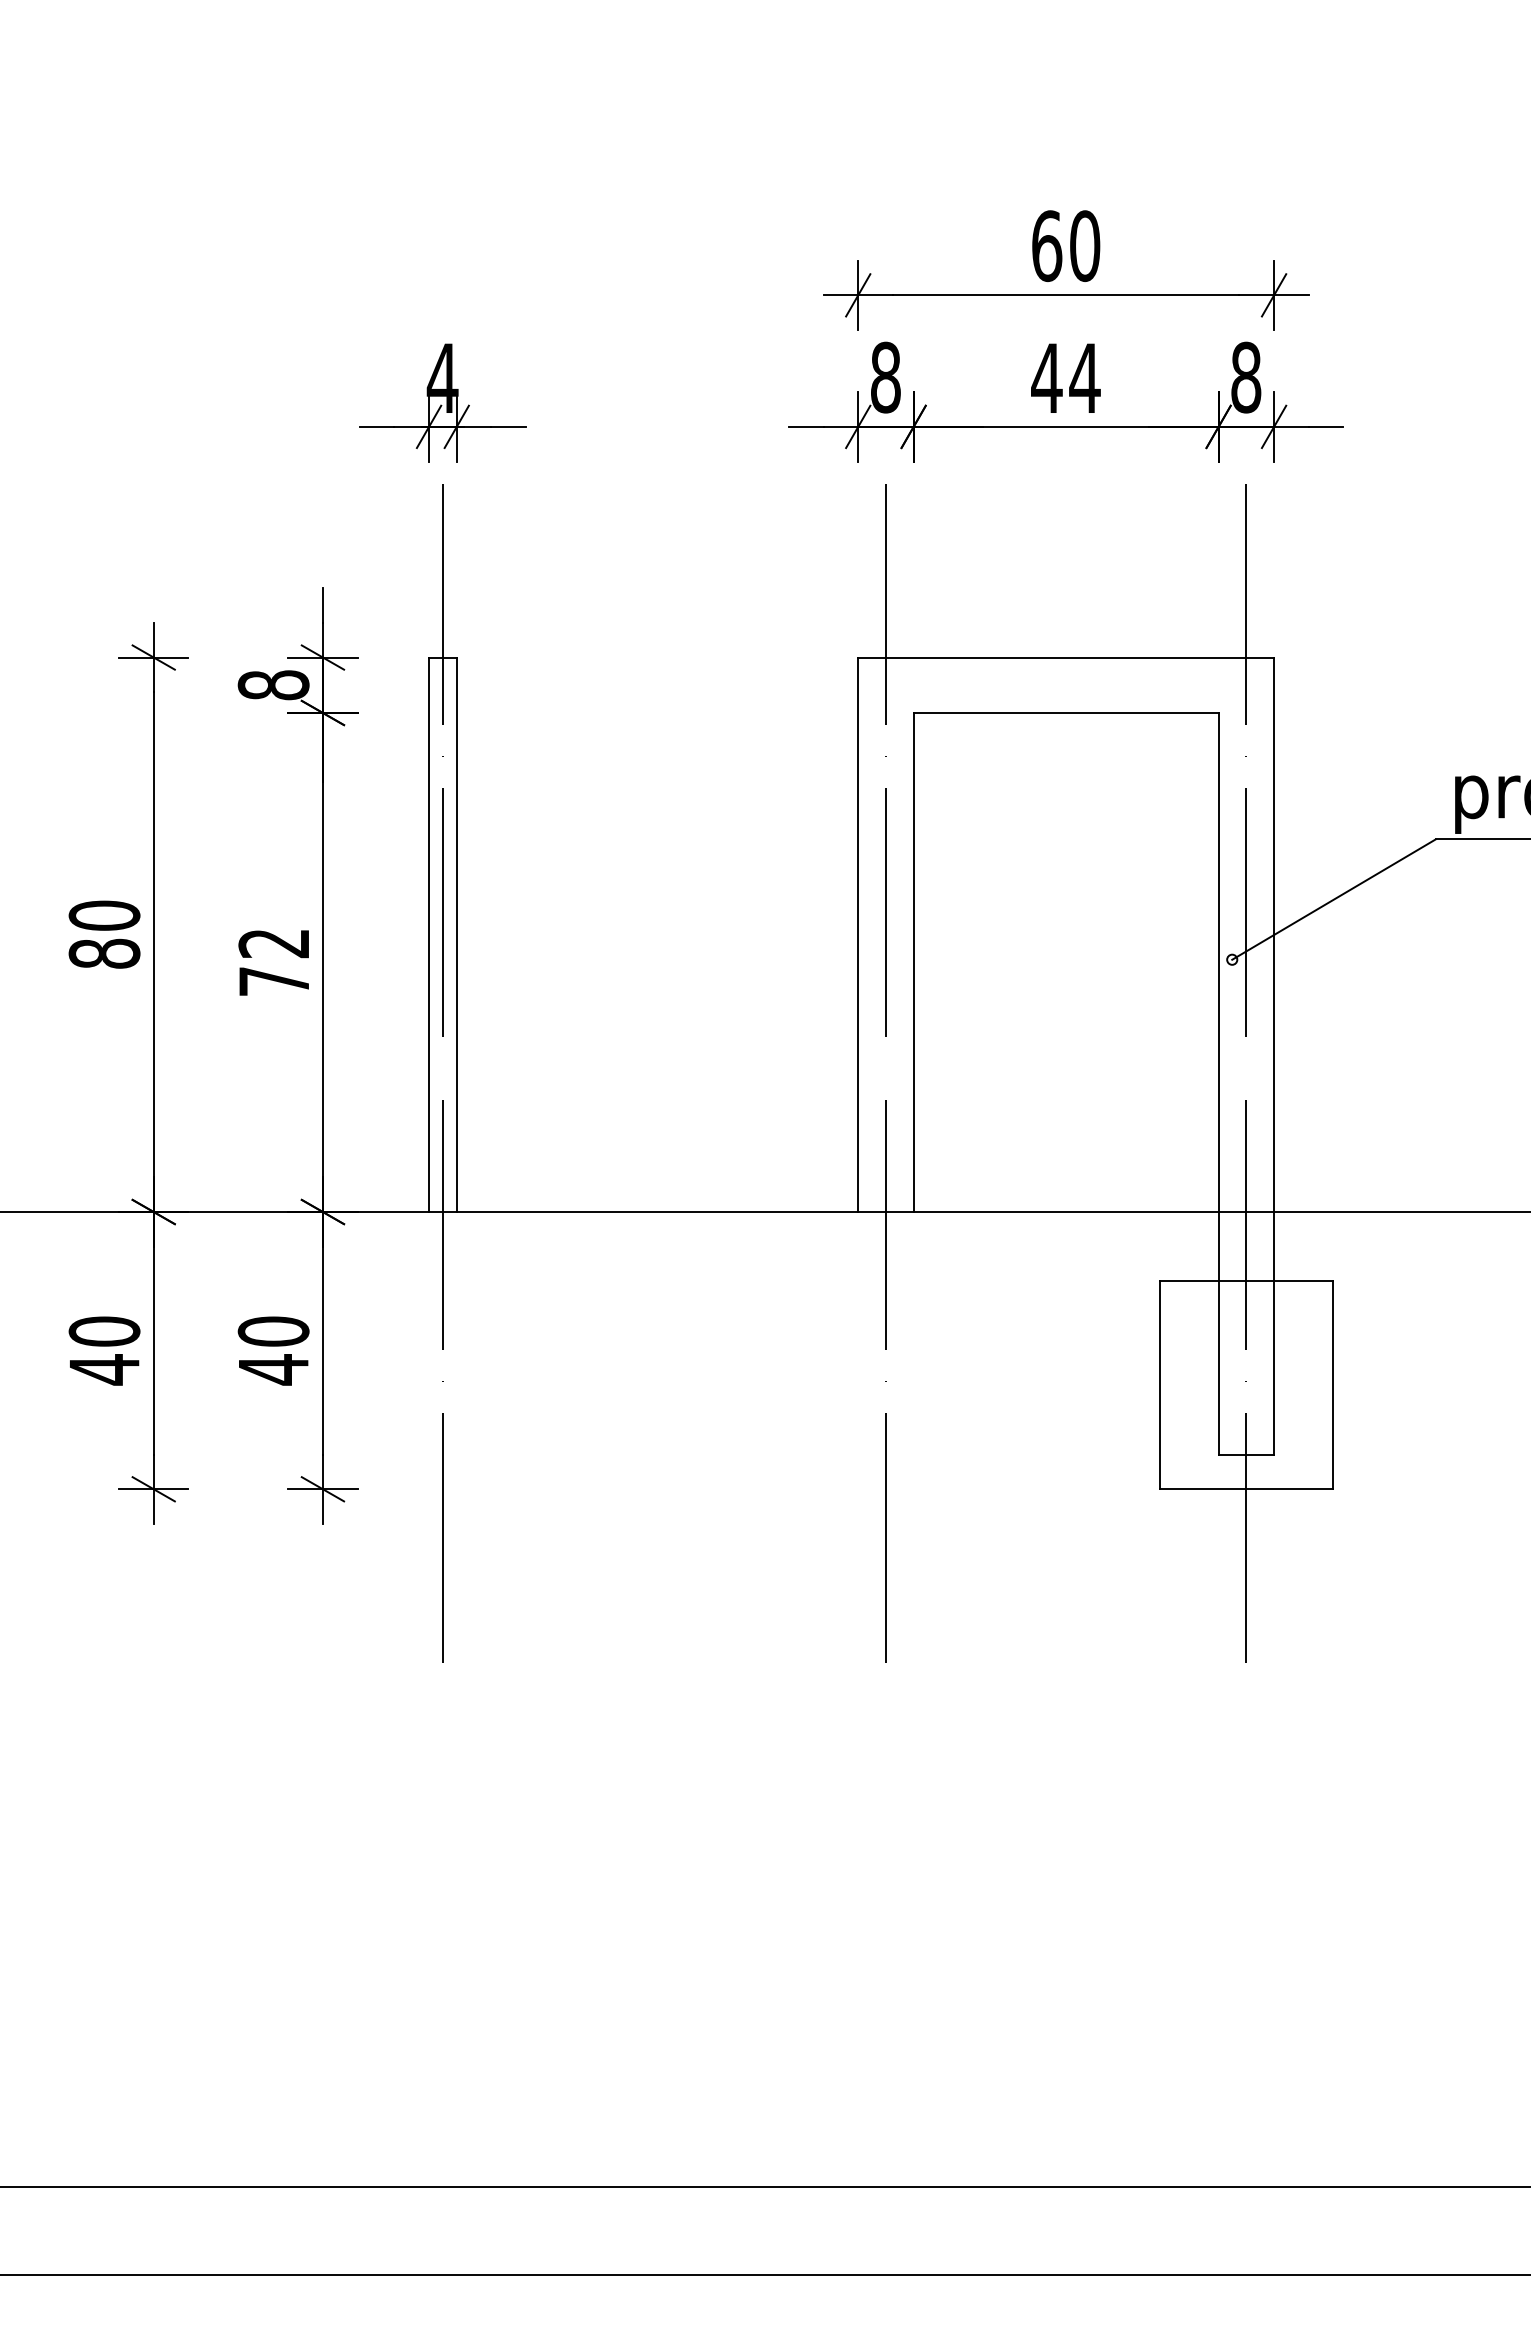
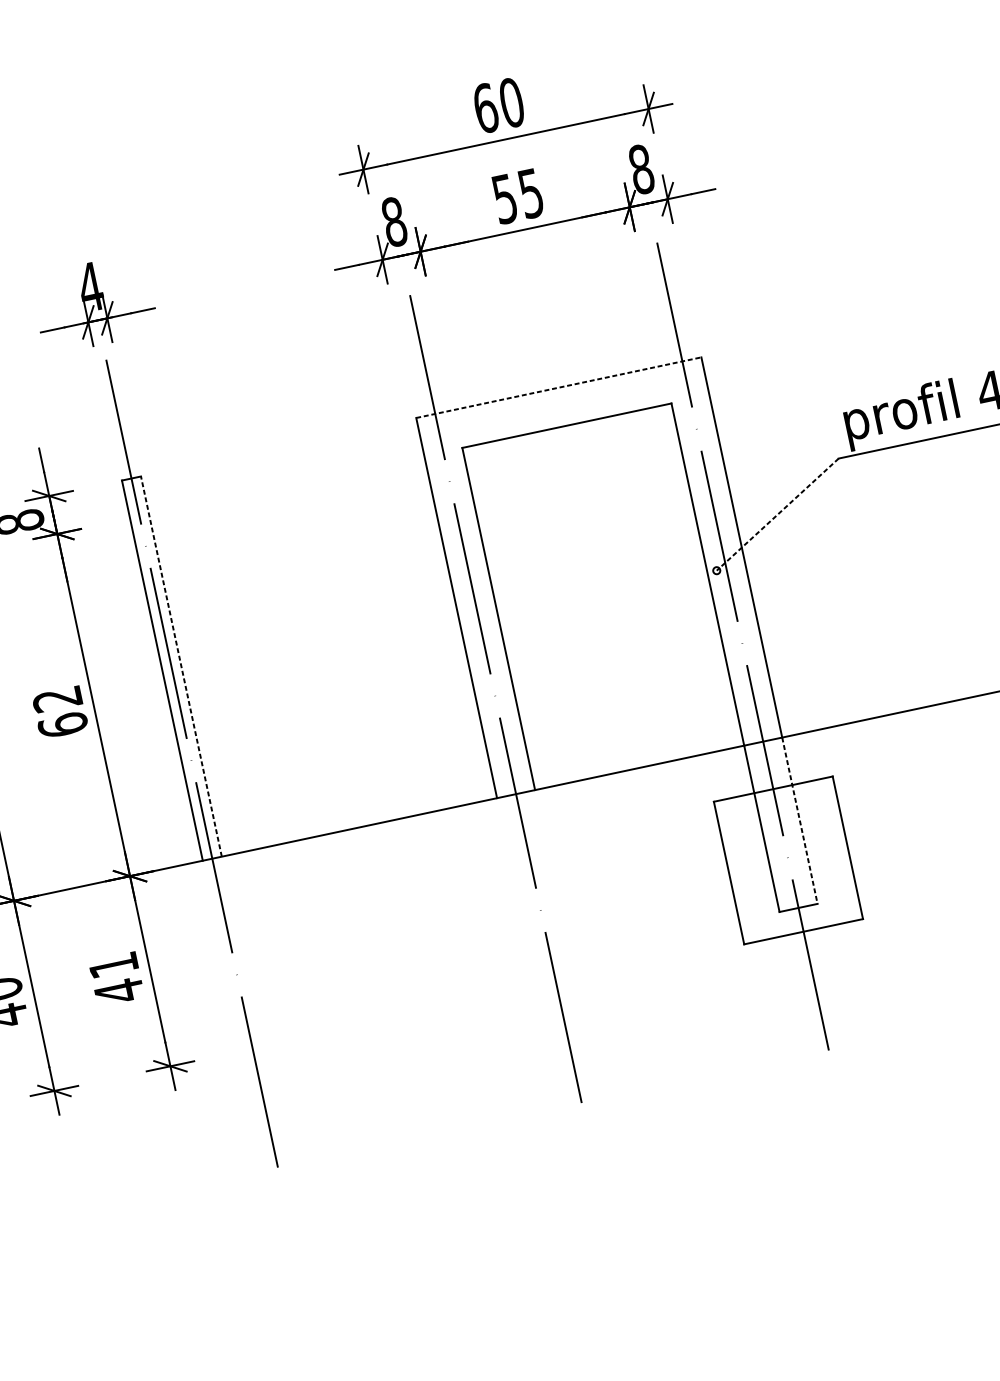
text: (1065, 378) -> (517, 196), 44 -> 55
line: (1066, 657) -> (559, 387), solid -> dashed
line: (1333, 899) -> (777, 514), solid -> dashed
line: (456, 934) -> (181, 666), solid -> dashed
text: (274, 981) -> (63, 725), 72 -> 62
text: (273, 1331) -> (113, 965), 40 -> 41
line: (1274, 1333) -> (800, 820), solid -> dashed

